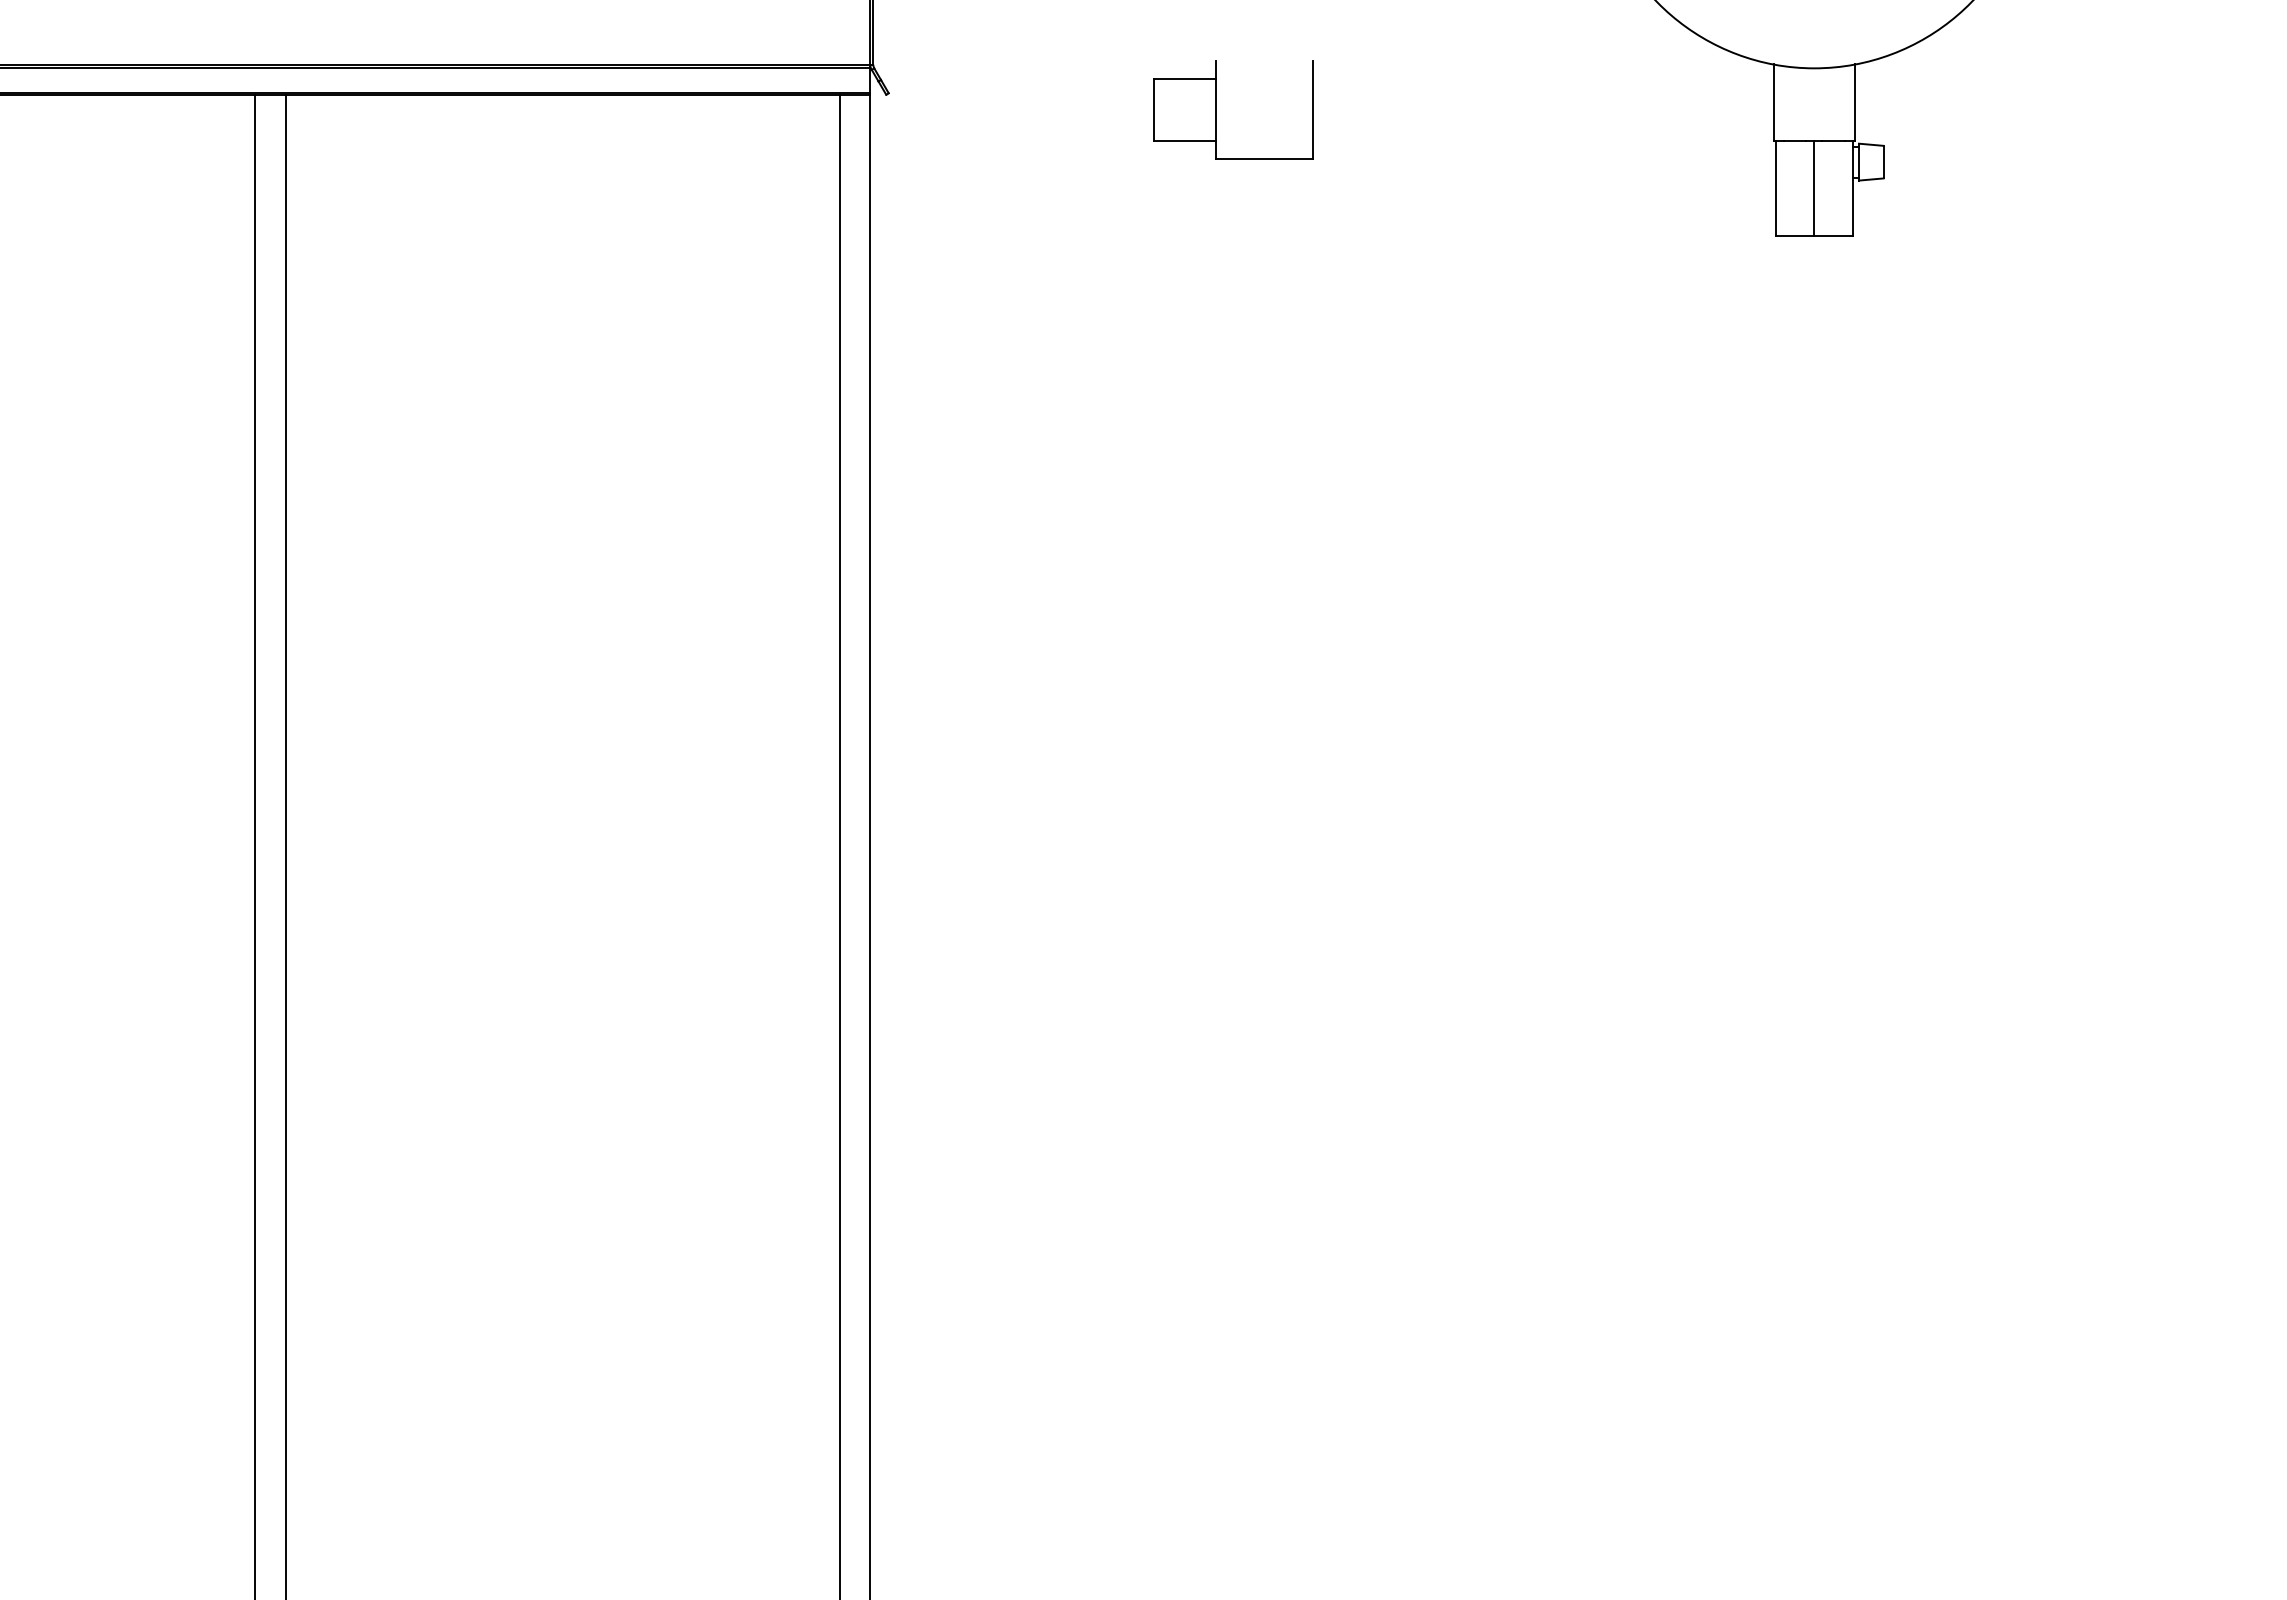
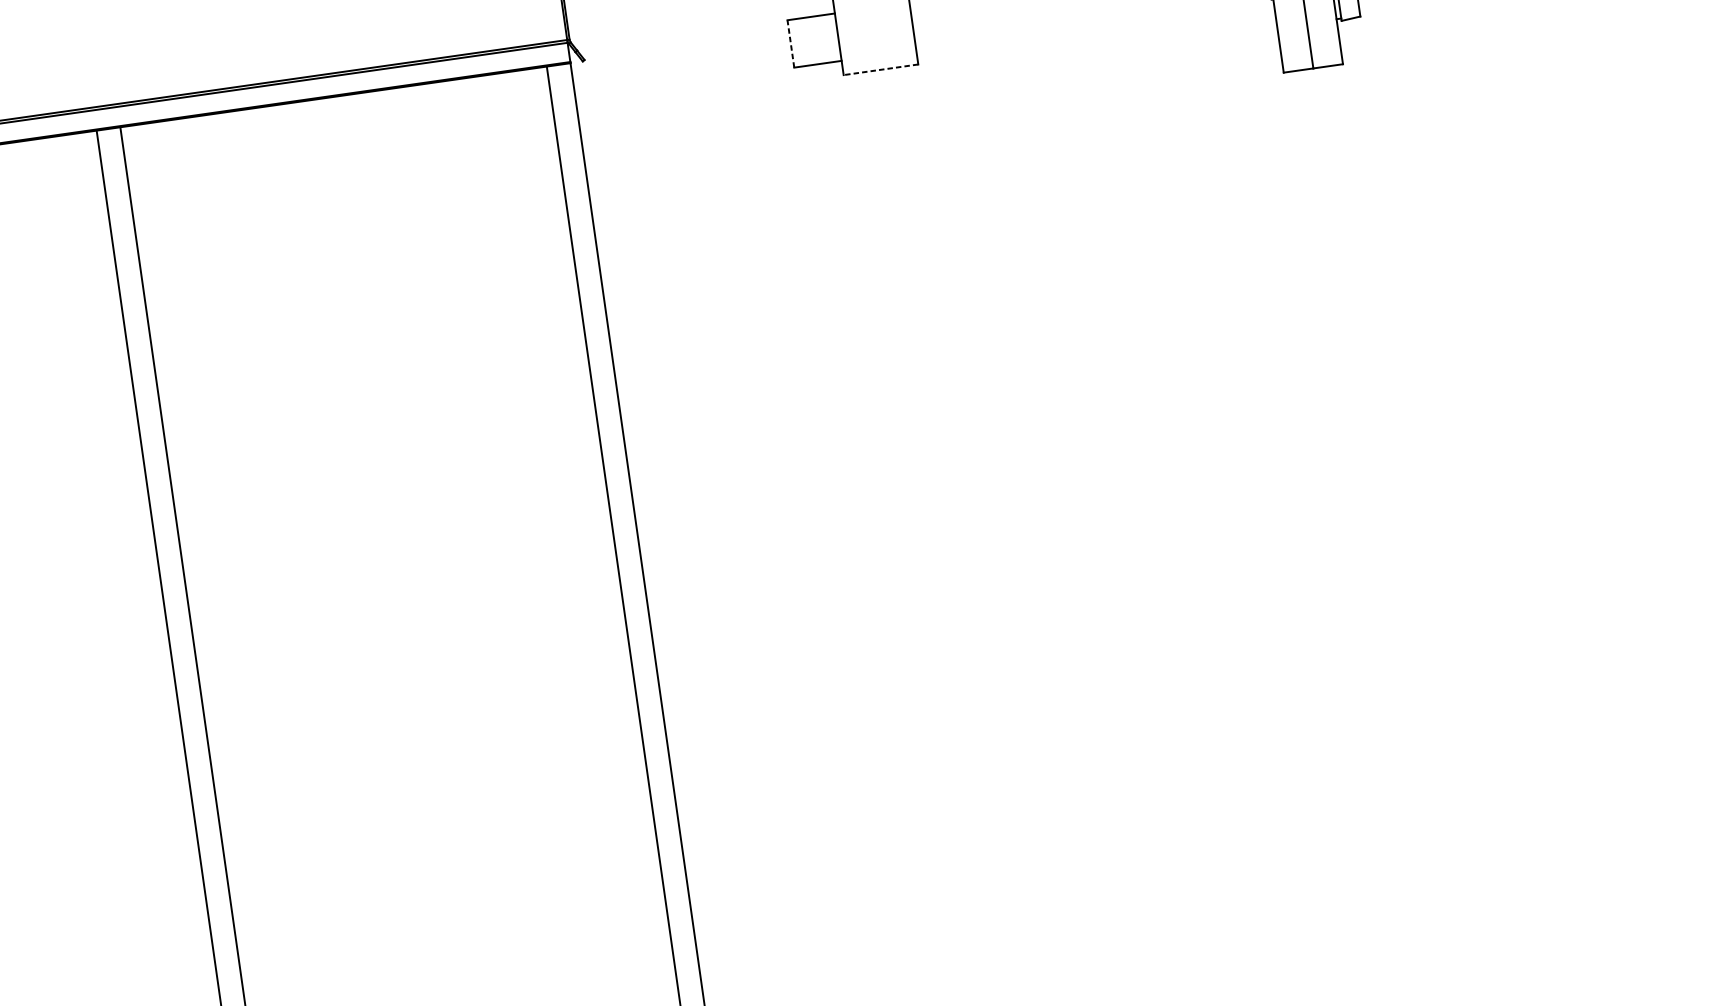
line: (1154, 110) -> (791, 44), solid -> dashed
line: (1263, 159) -> (880, 69), solid -> dashed

